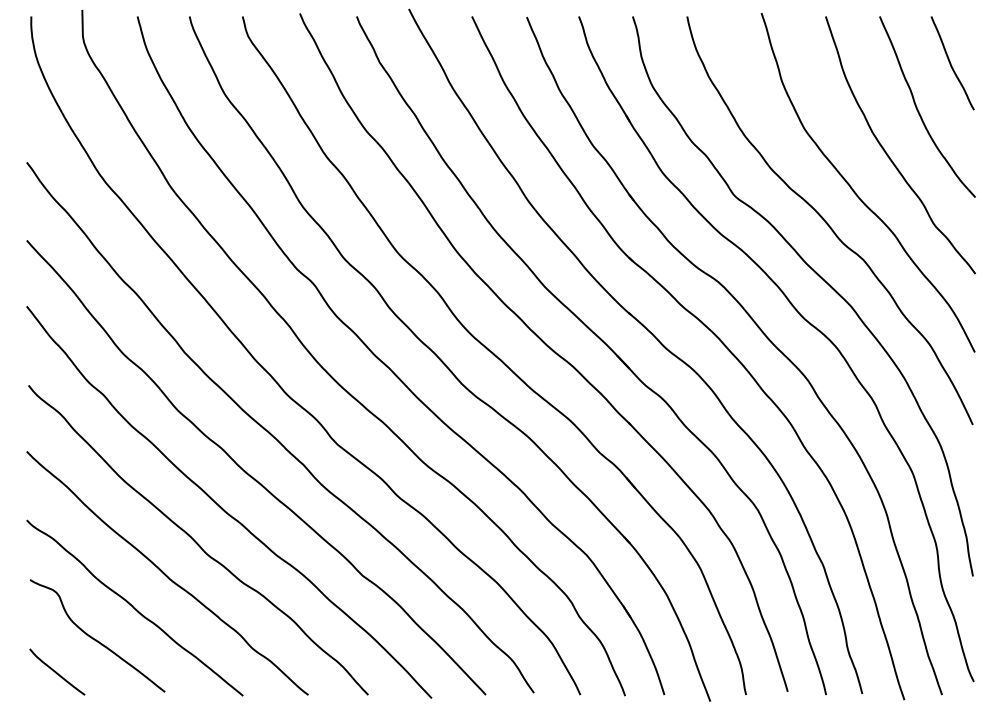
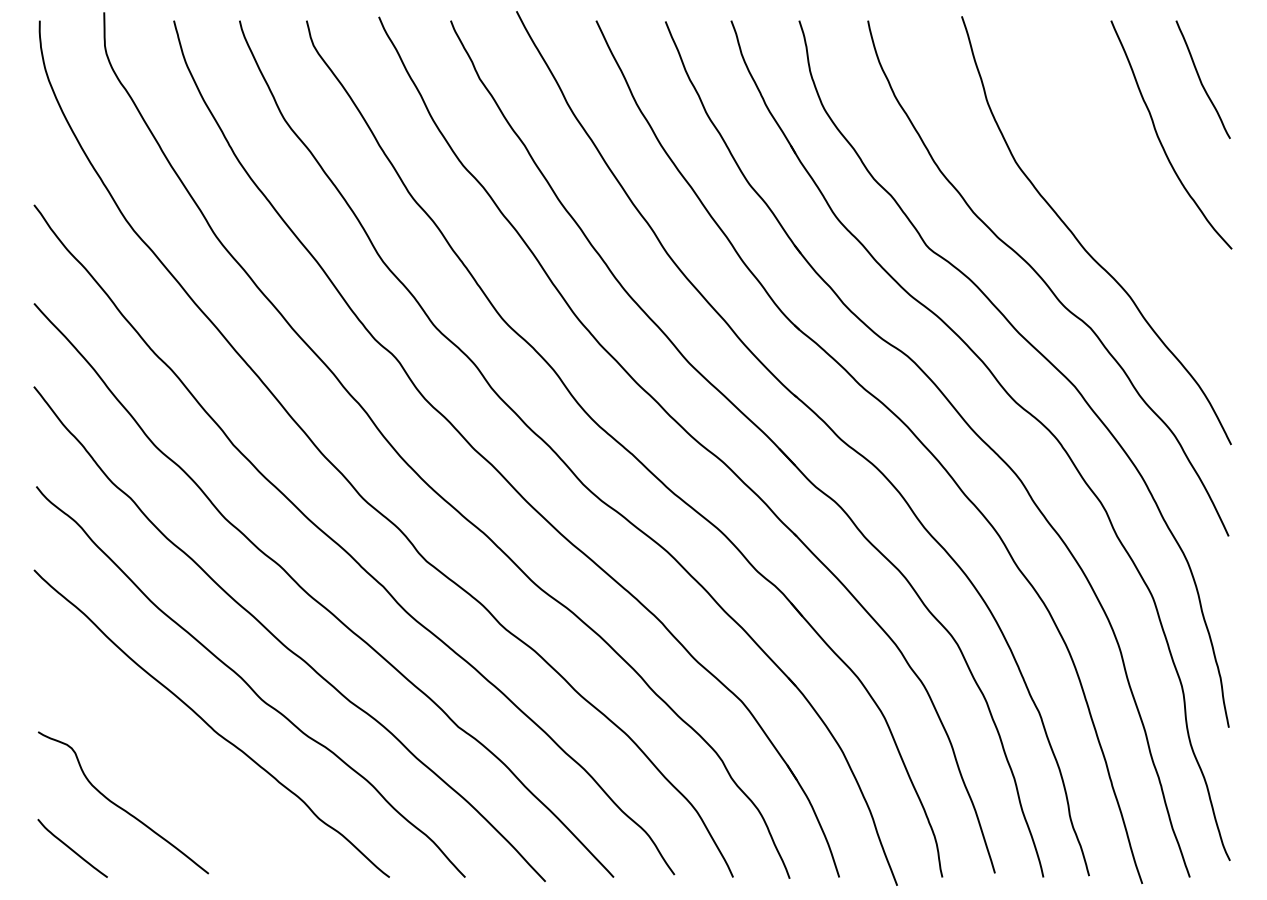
curve: (888, 154) -> (1122, 194), removed
curve: (134, 607) -> (170, 766), removed

